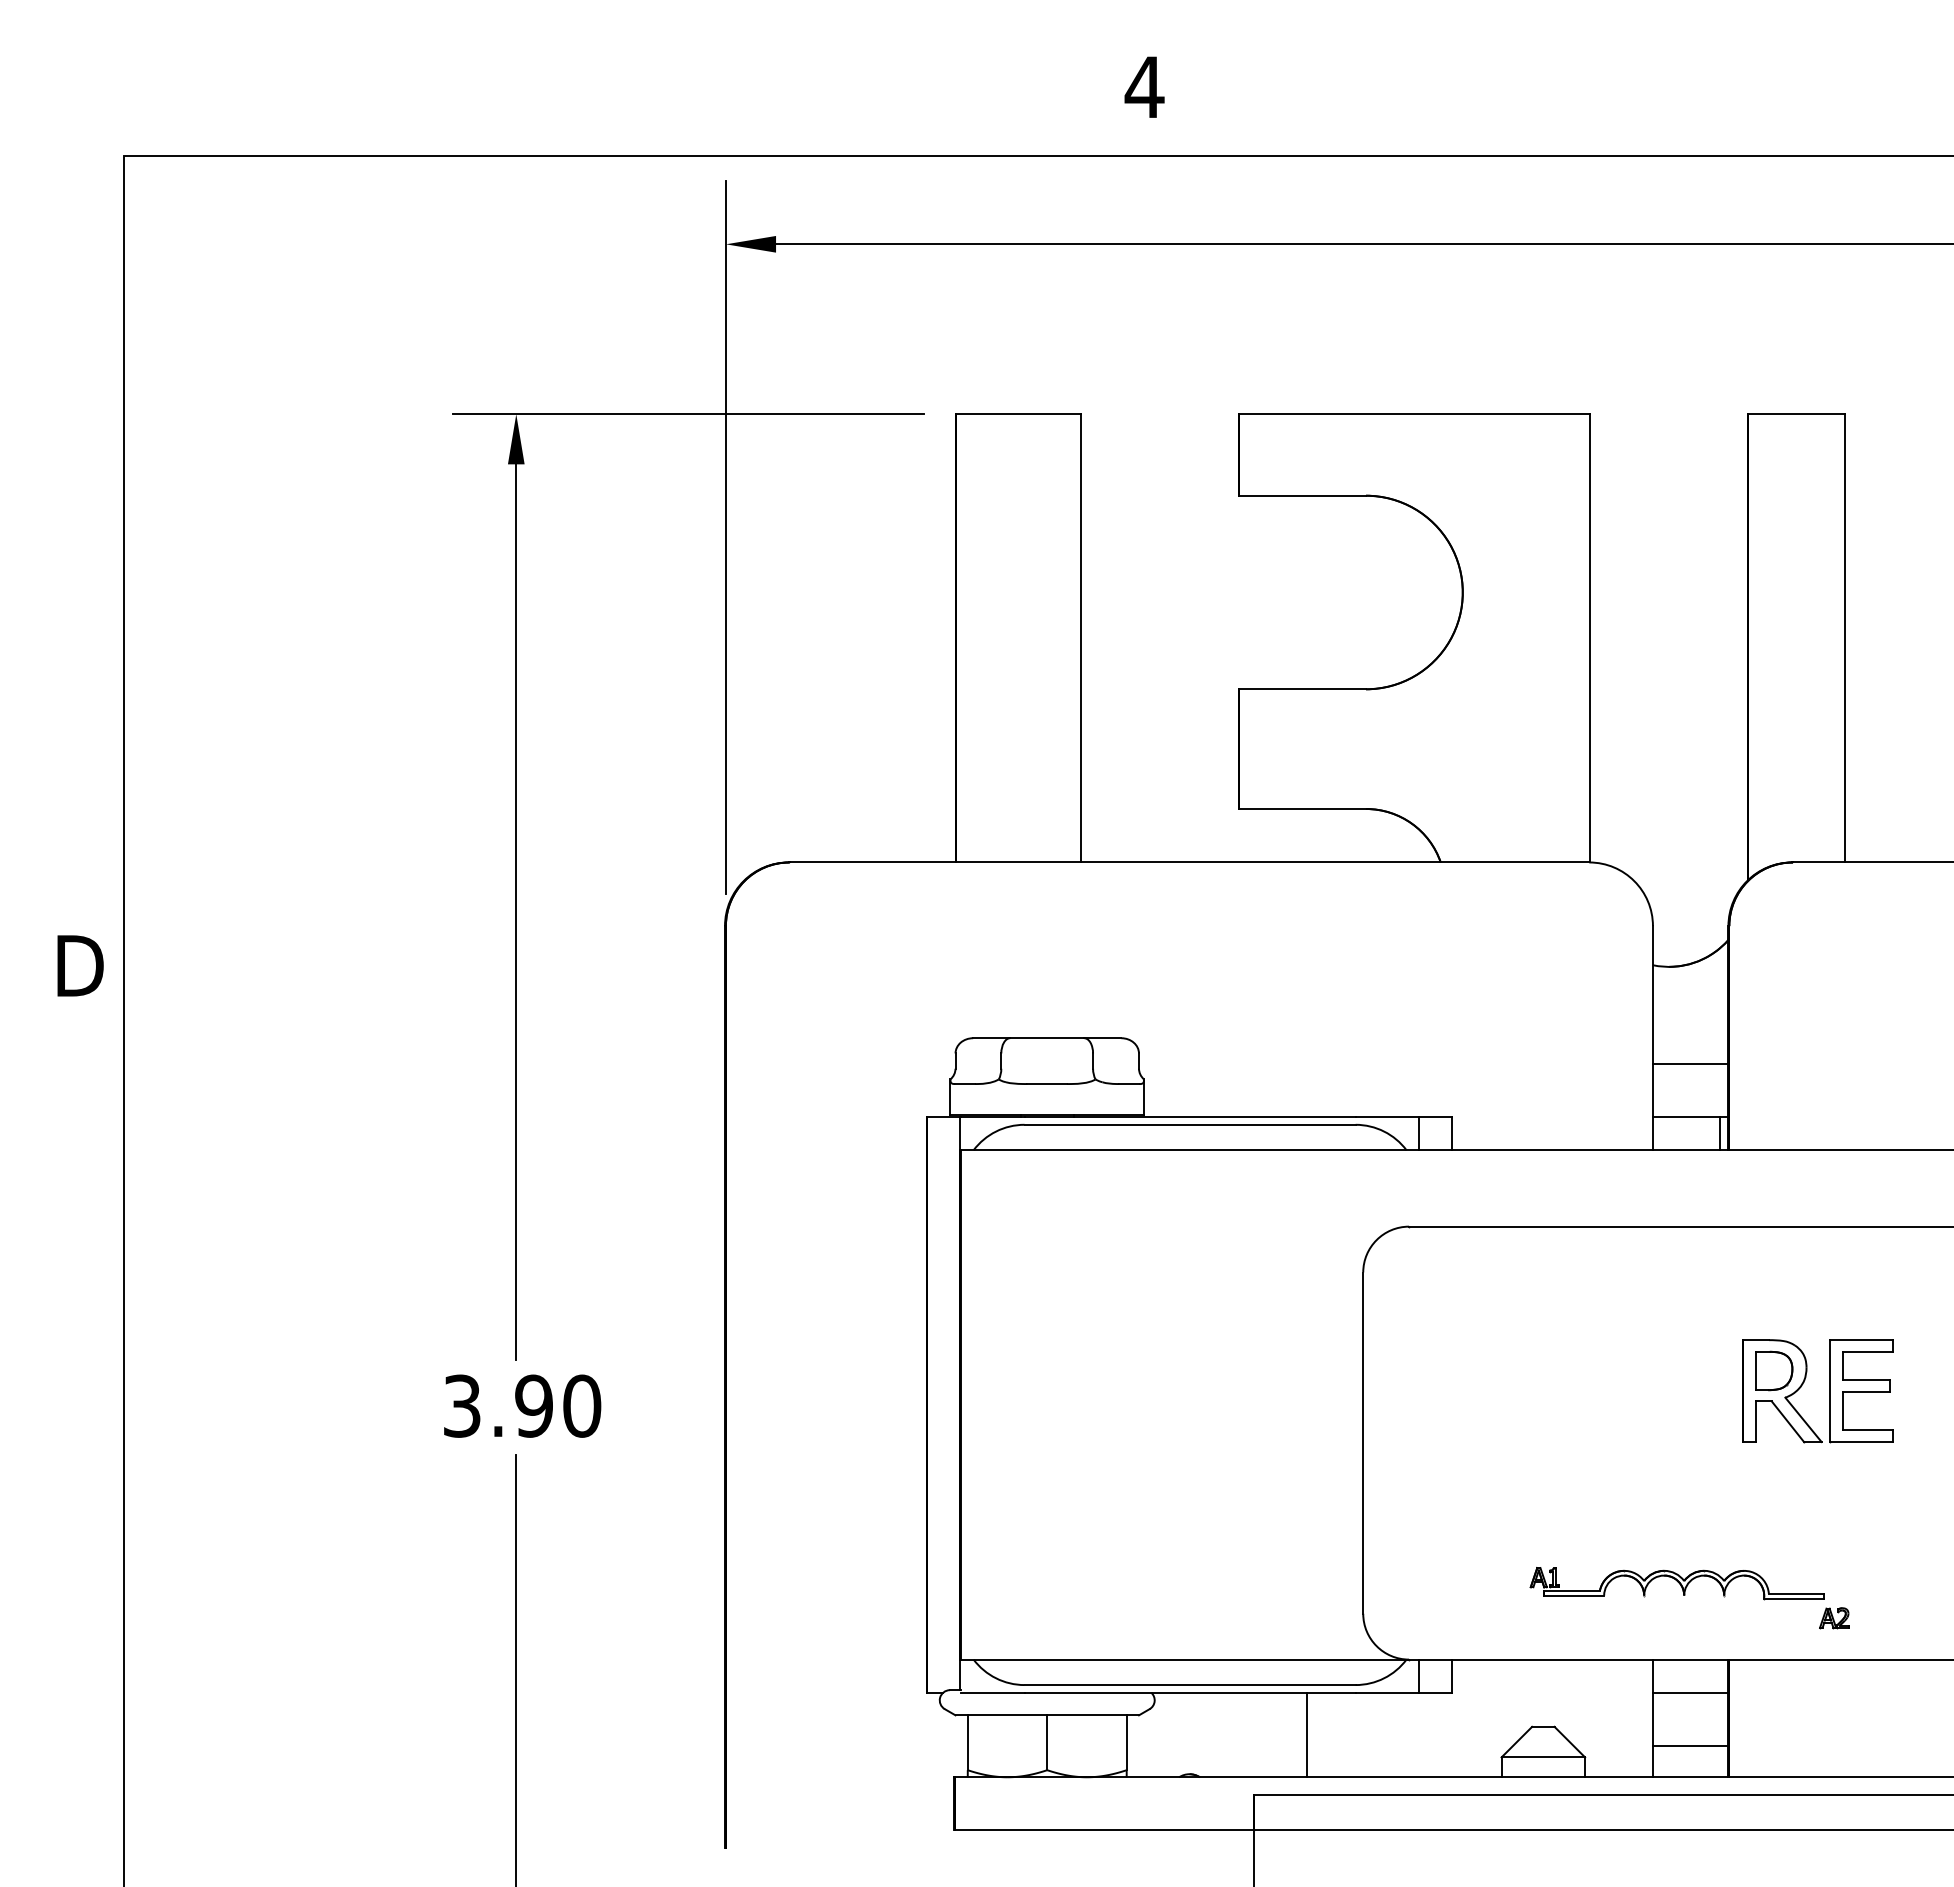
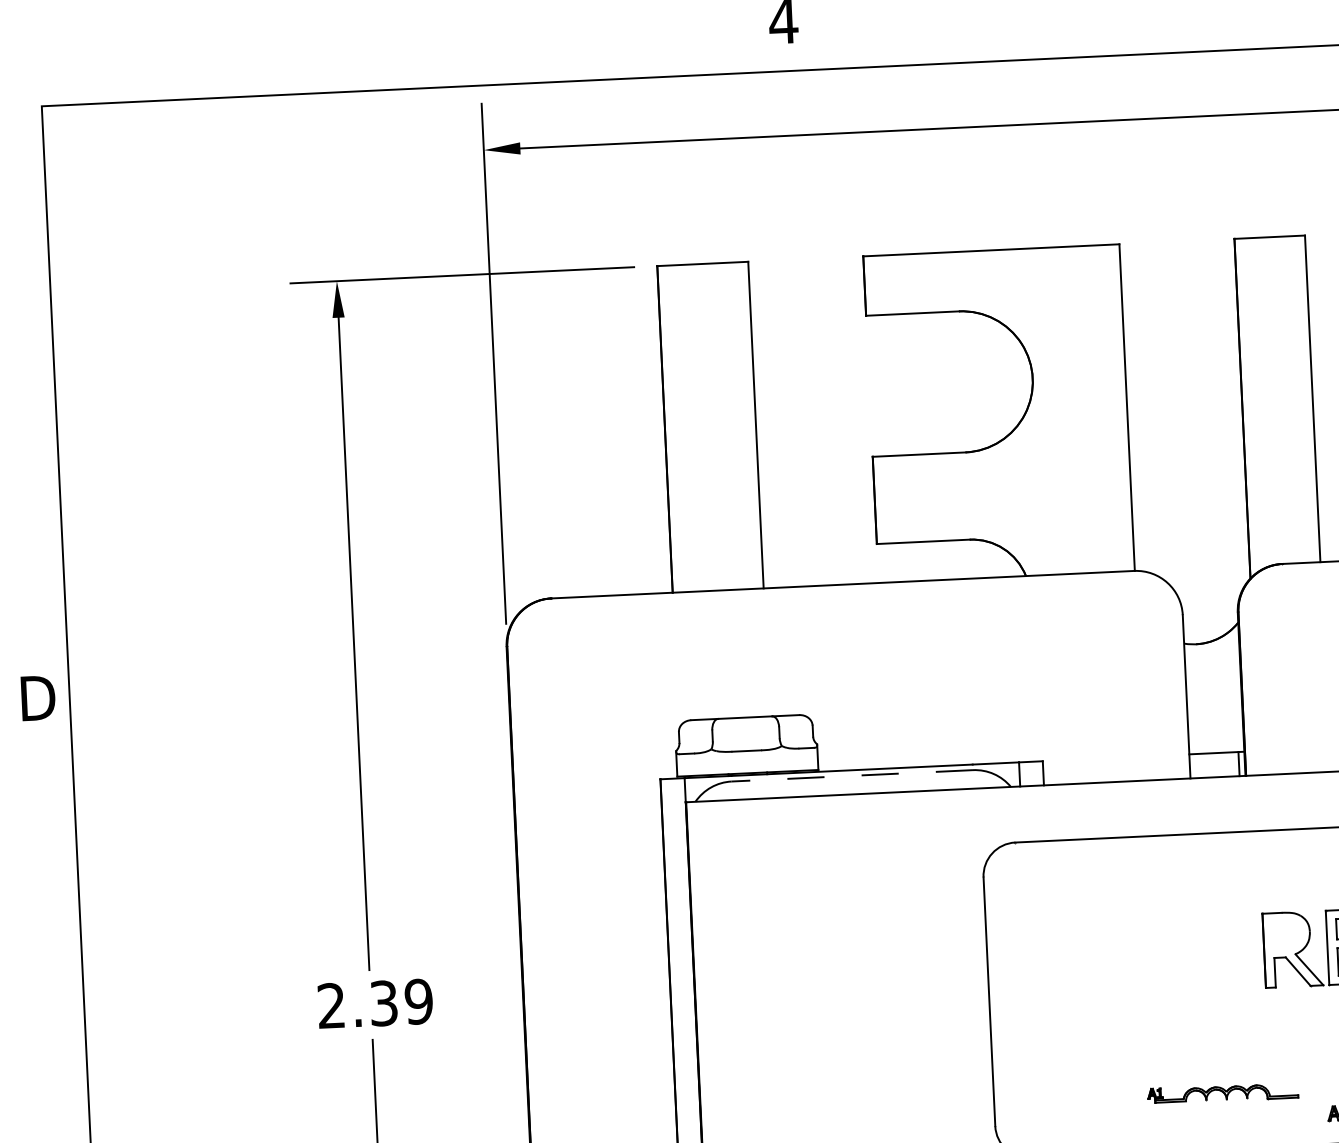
line: (1690, 1063) -> (1214, 713), removed
line: (1190, 1124) -> (852, 775), solid -> dashed
part: (1774, 1370) -> (1286, 934), removed
text: (522, 1405) -> (375, 1003), 3.90 -> 2.39
part: (1676, 1583) -> (1222, 1093), size x0.7

